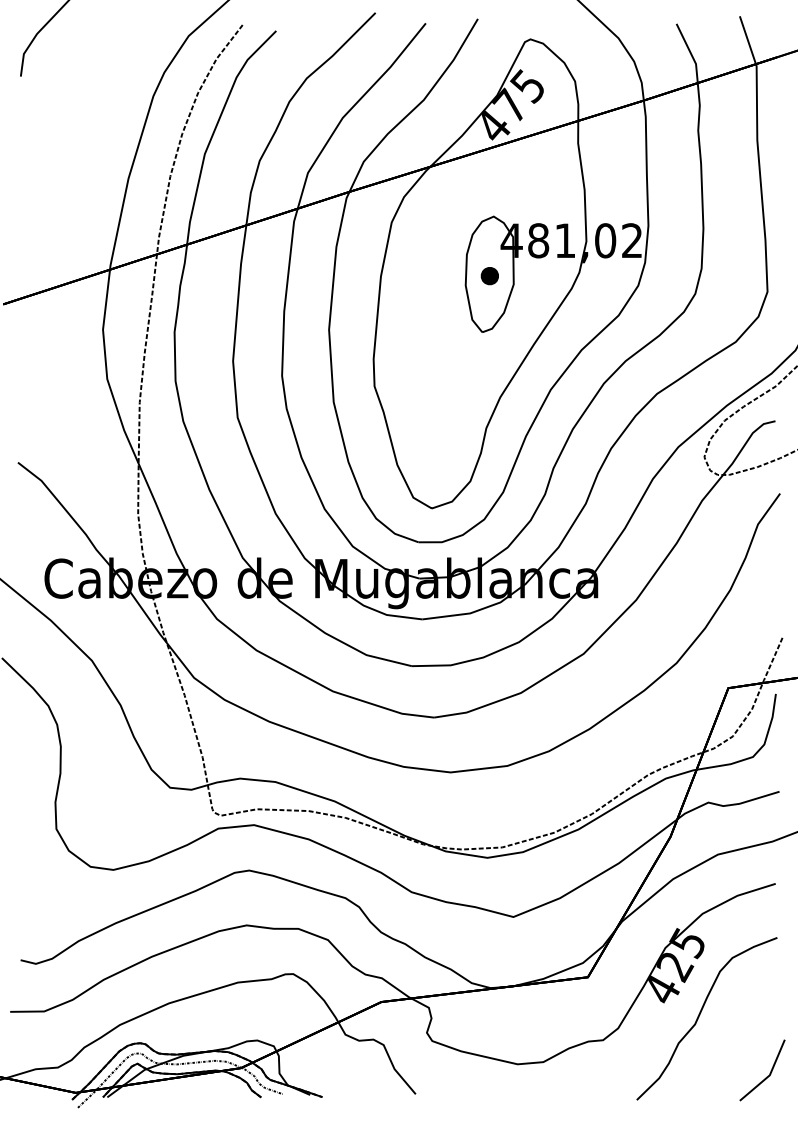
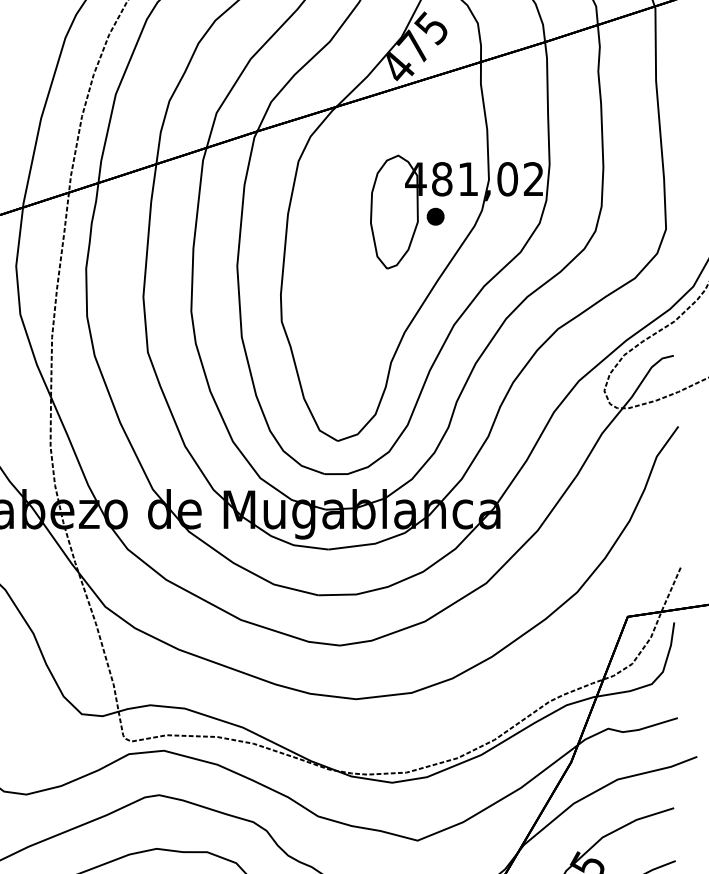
part: (489, 276) -> (435, 217), moved

